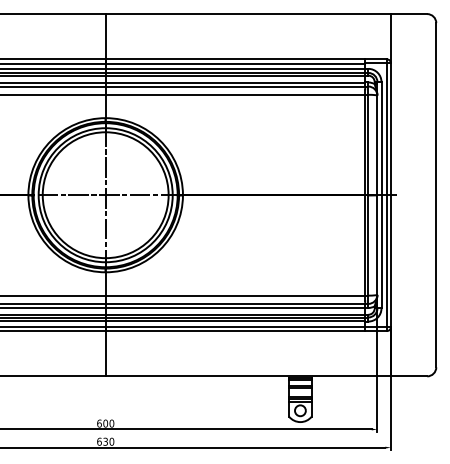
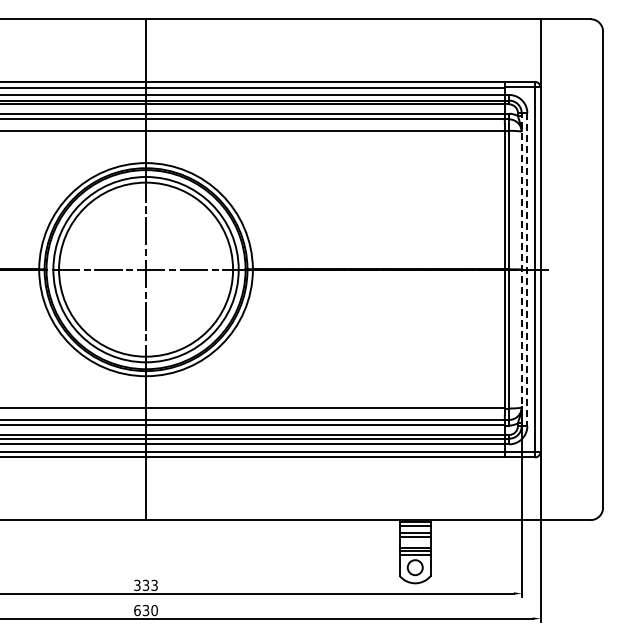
line: (377, 195) -> (521, 269), solid -> dashed
line: (381, 195) -> (527, 269), solid -> dashed
text: (105, 422) -> (145, 584), 600 -> 333

